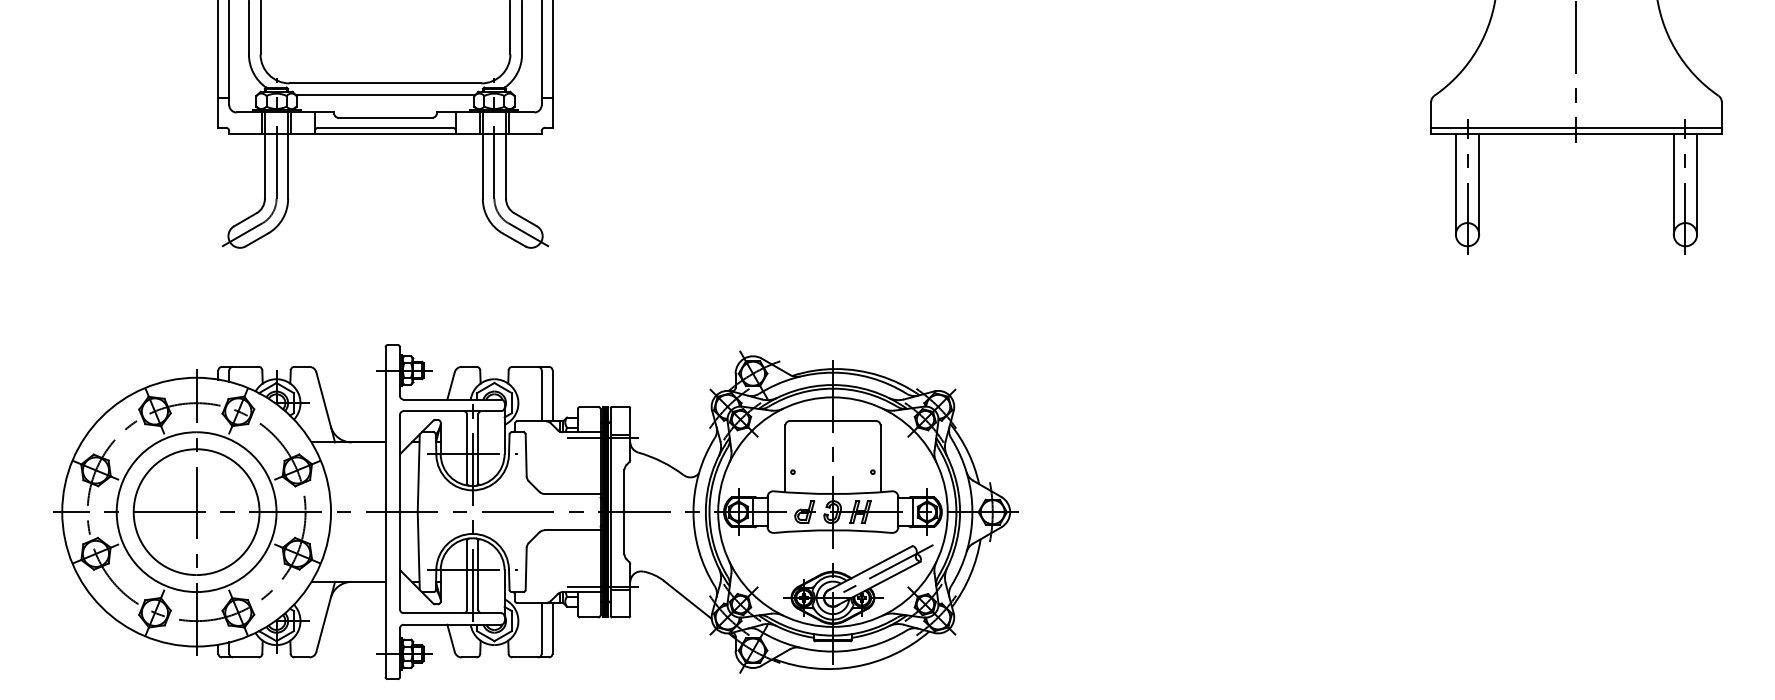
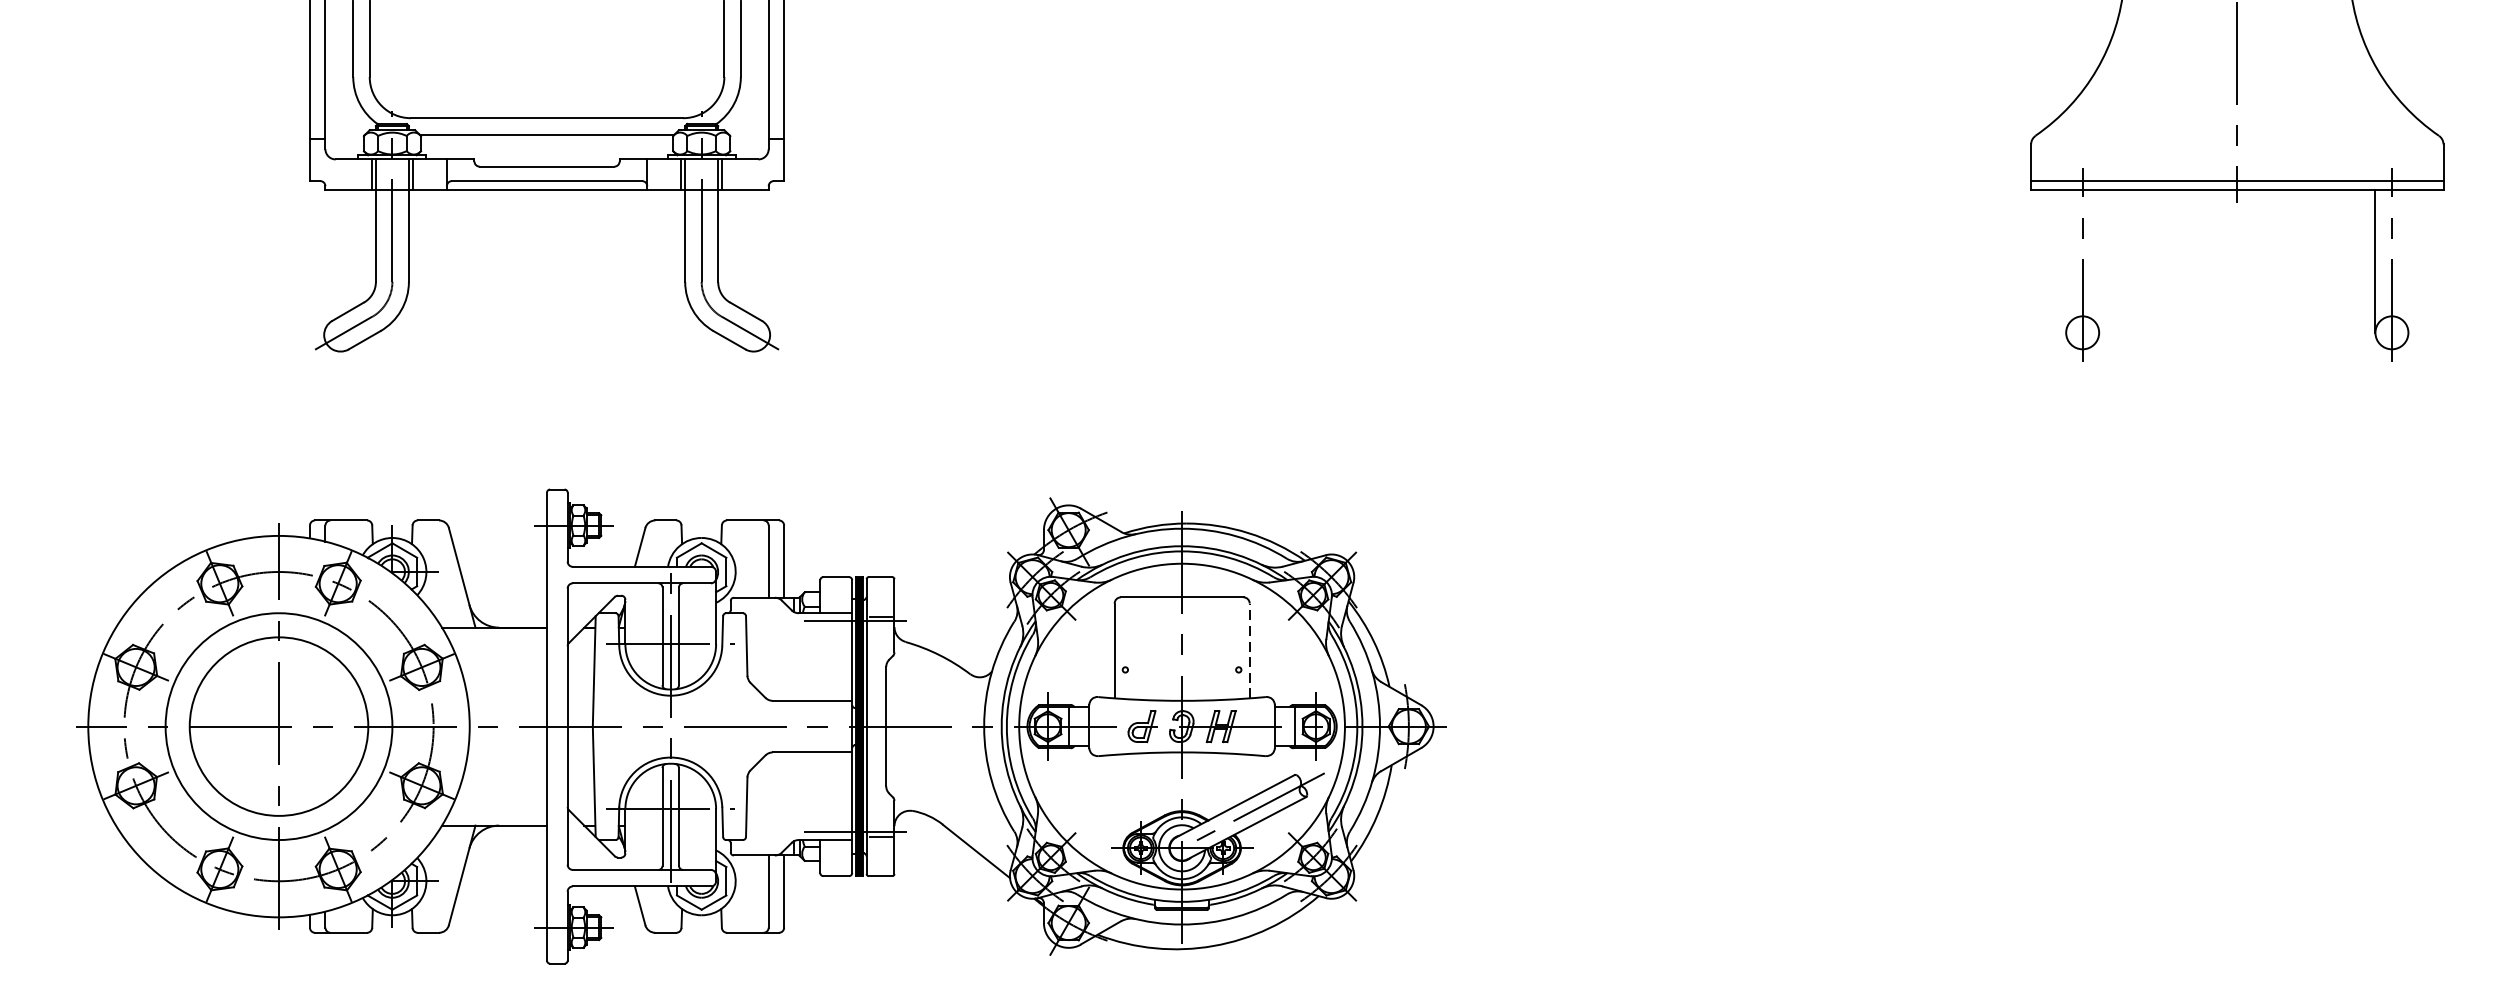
line: (1455, 184) -> (2065, 261), removed
line: (1479, 184) -> (2099, 261), removed
line: (1697, 184) -> (2409, 261), removed
line: (880, 458) -> (1249, 650), solid -> dashed

